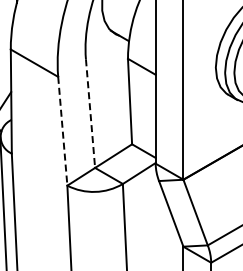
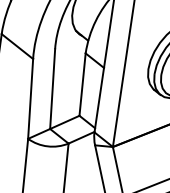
line: (90, 114) -> (52, 89), dashed -> solid
line: (62, 131) -> (30, 99), dashed -> solid

